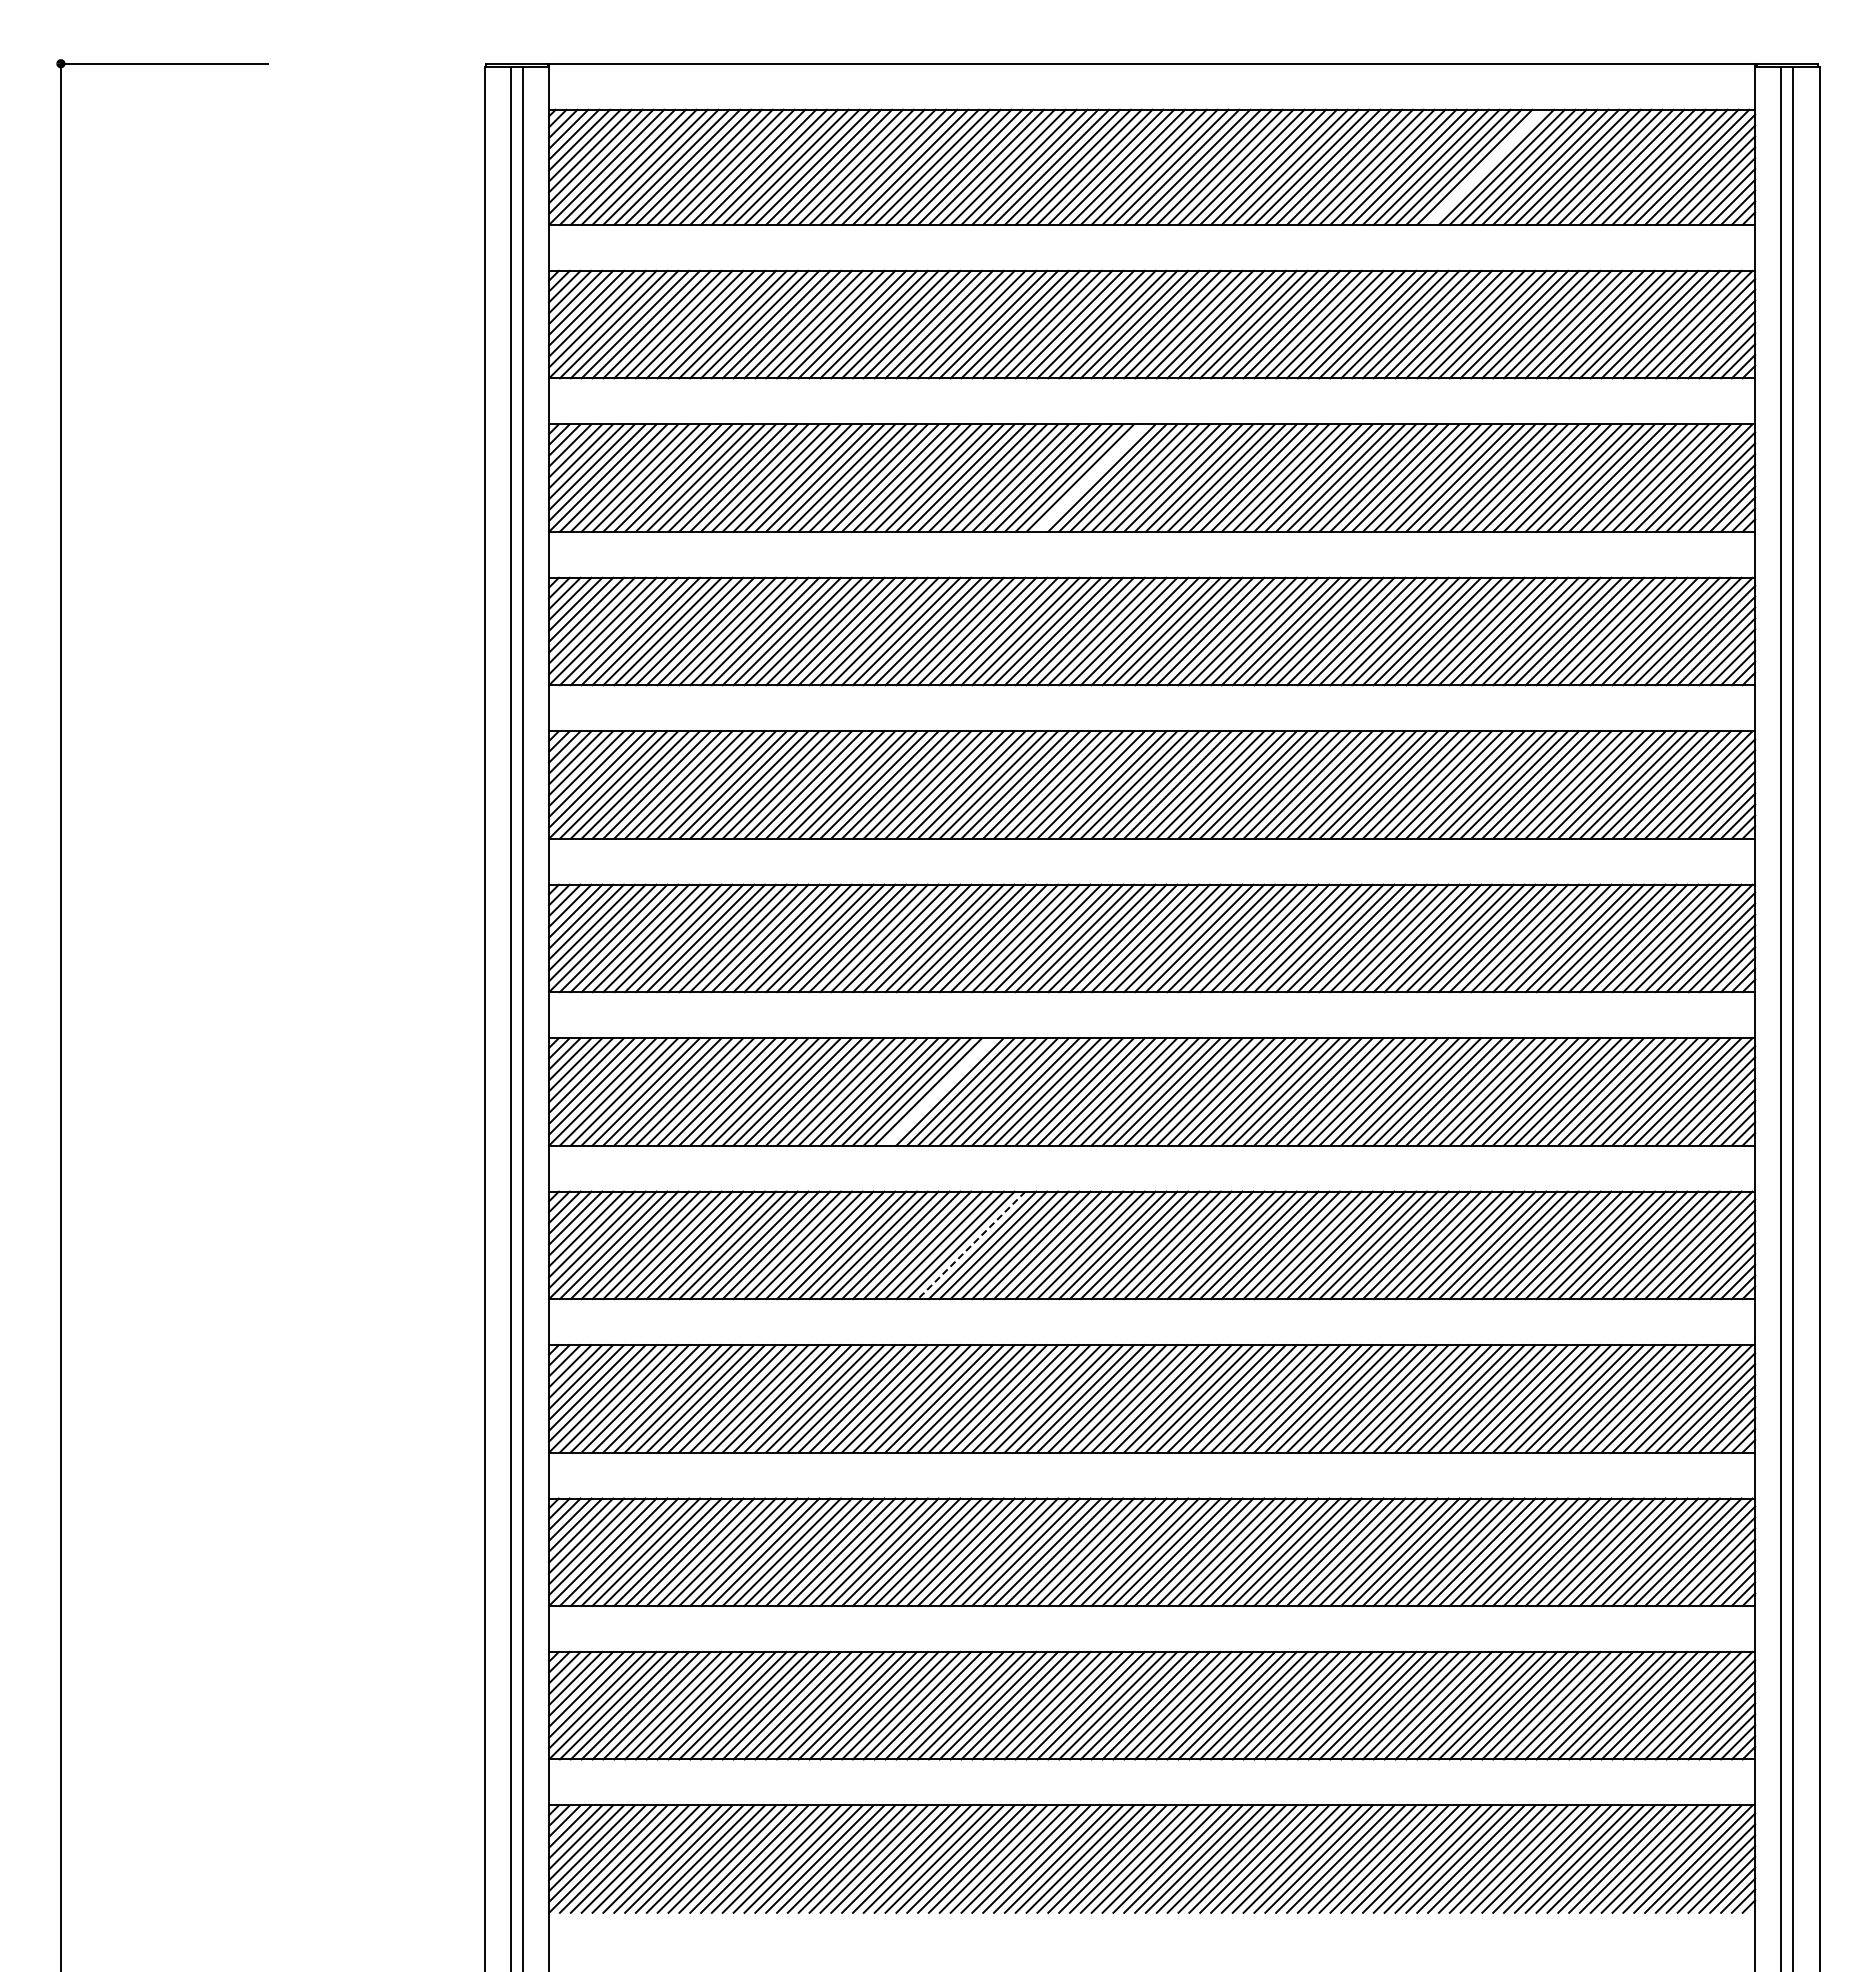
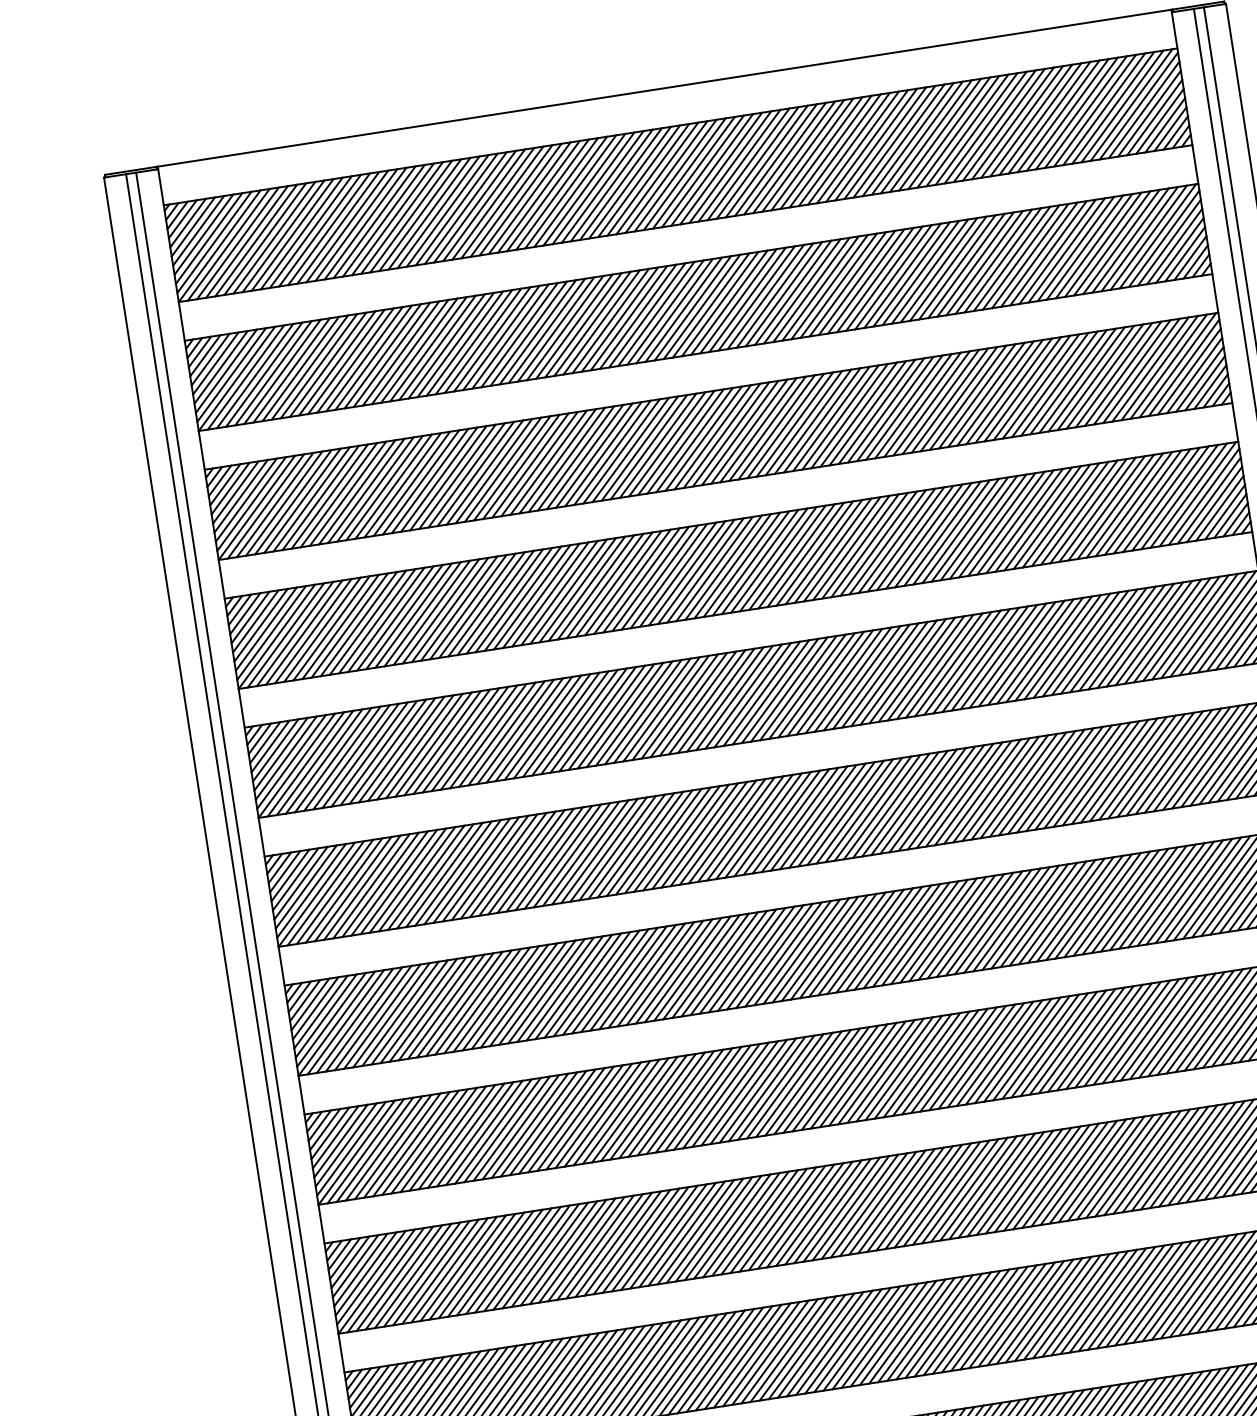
line: (1485, 166) -> (958, 131), added
line: (1090, 477) -> (666, 443), added
line: (938, 1091) -> (618, 979), added
line: (971, 1245) -> (666, 1104), dashed -> solid

